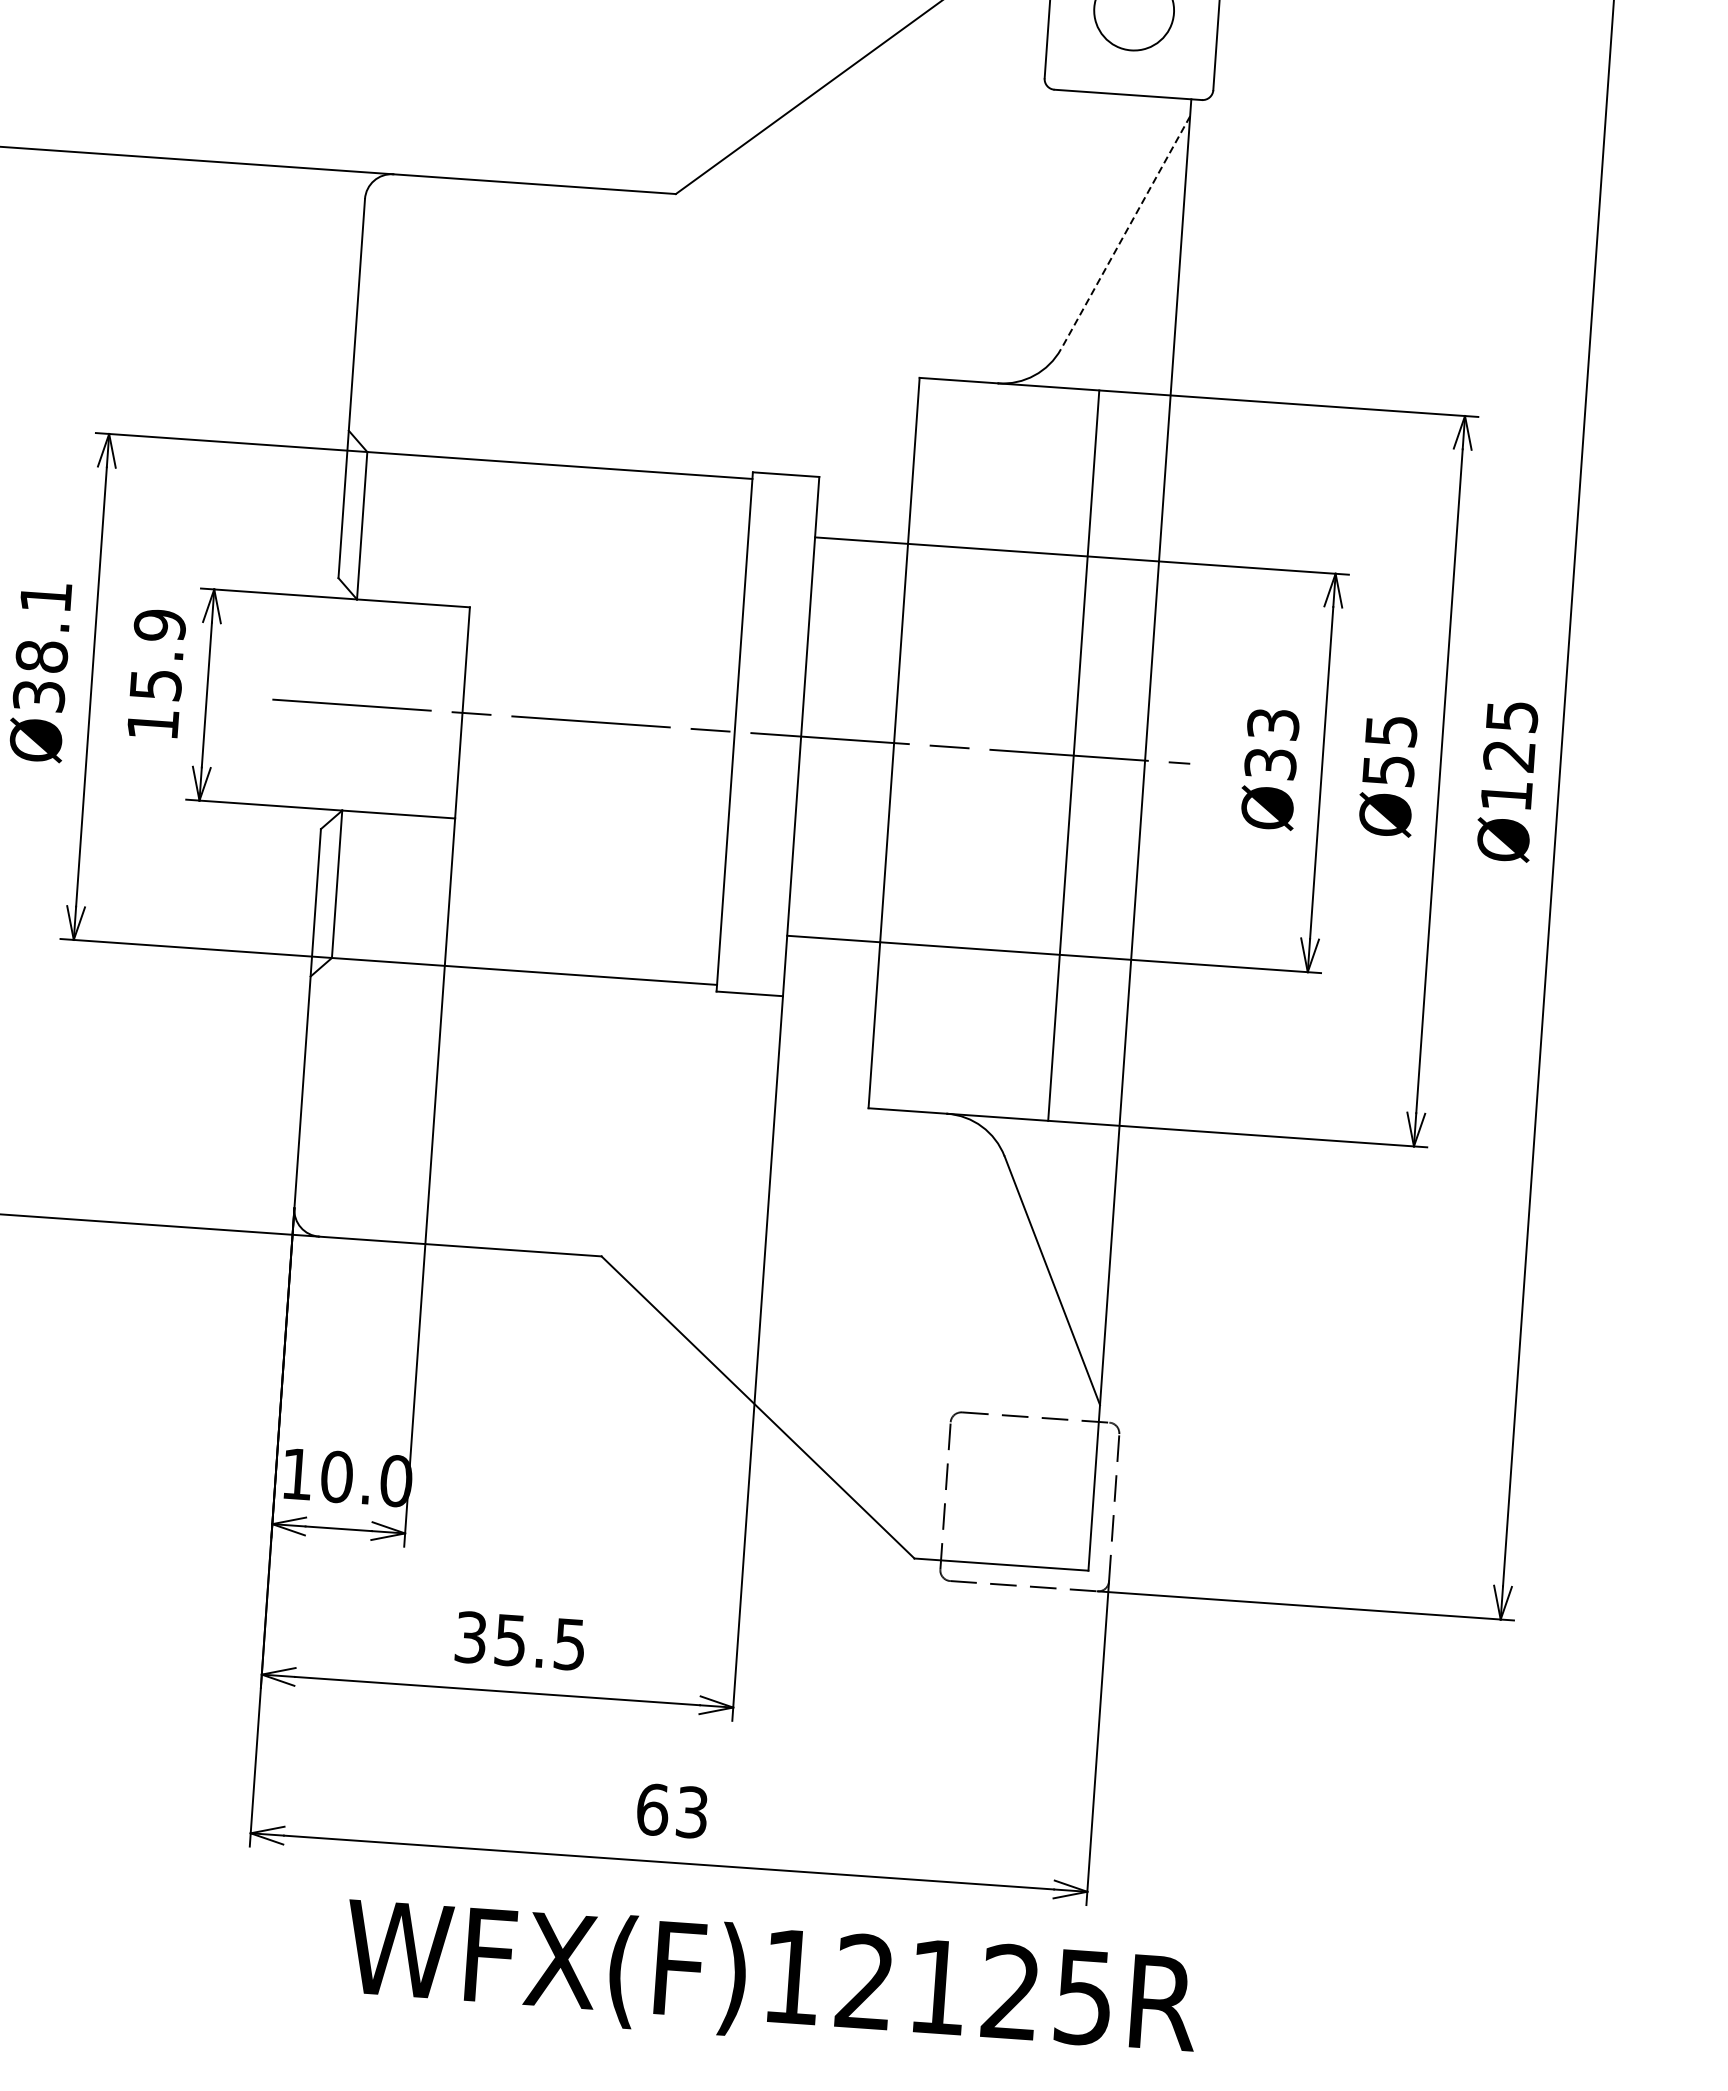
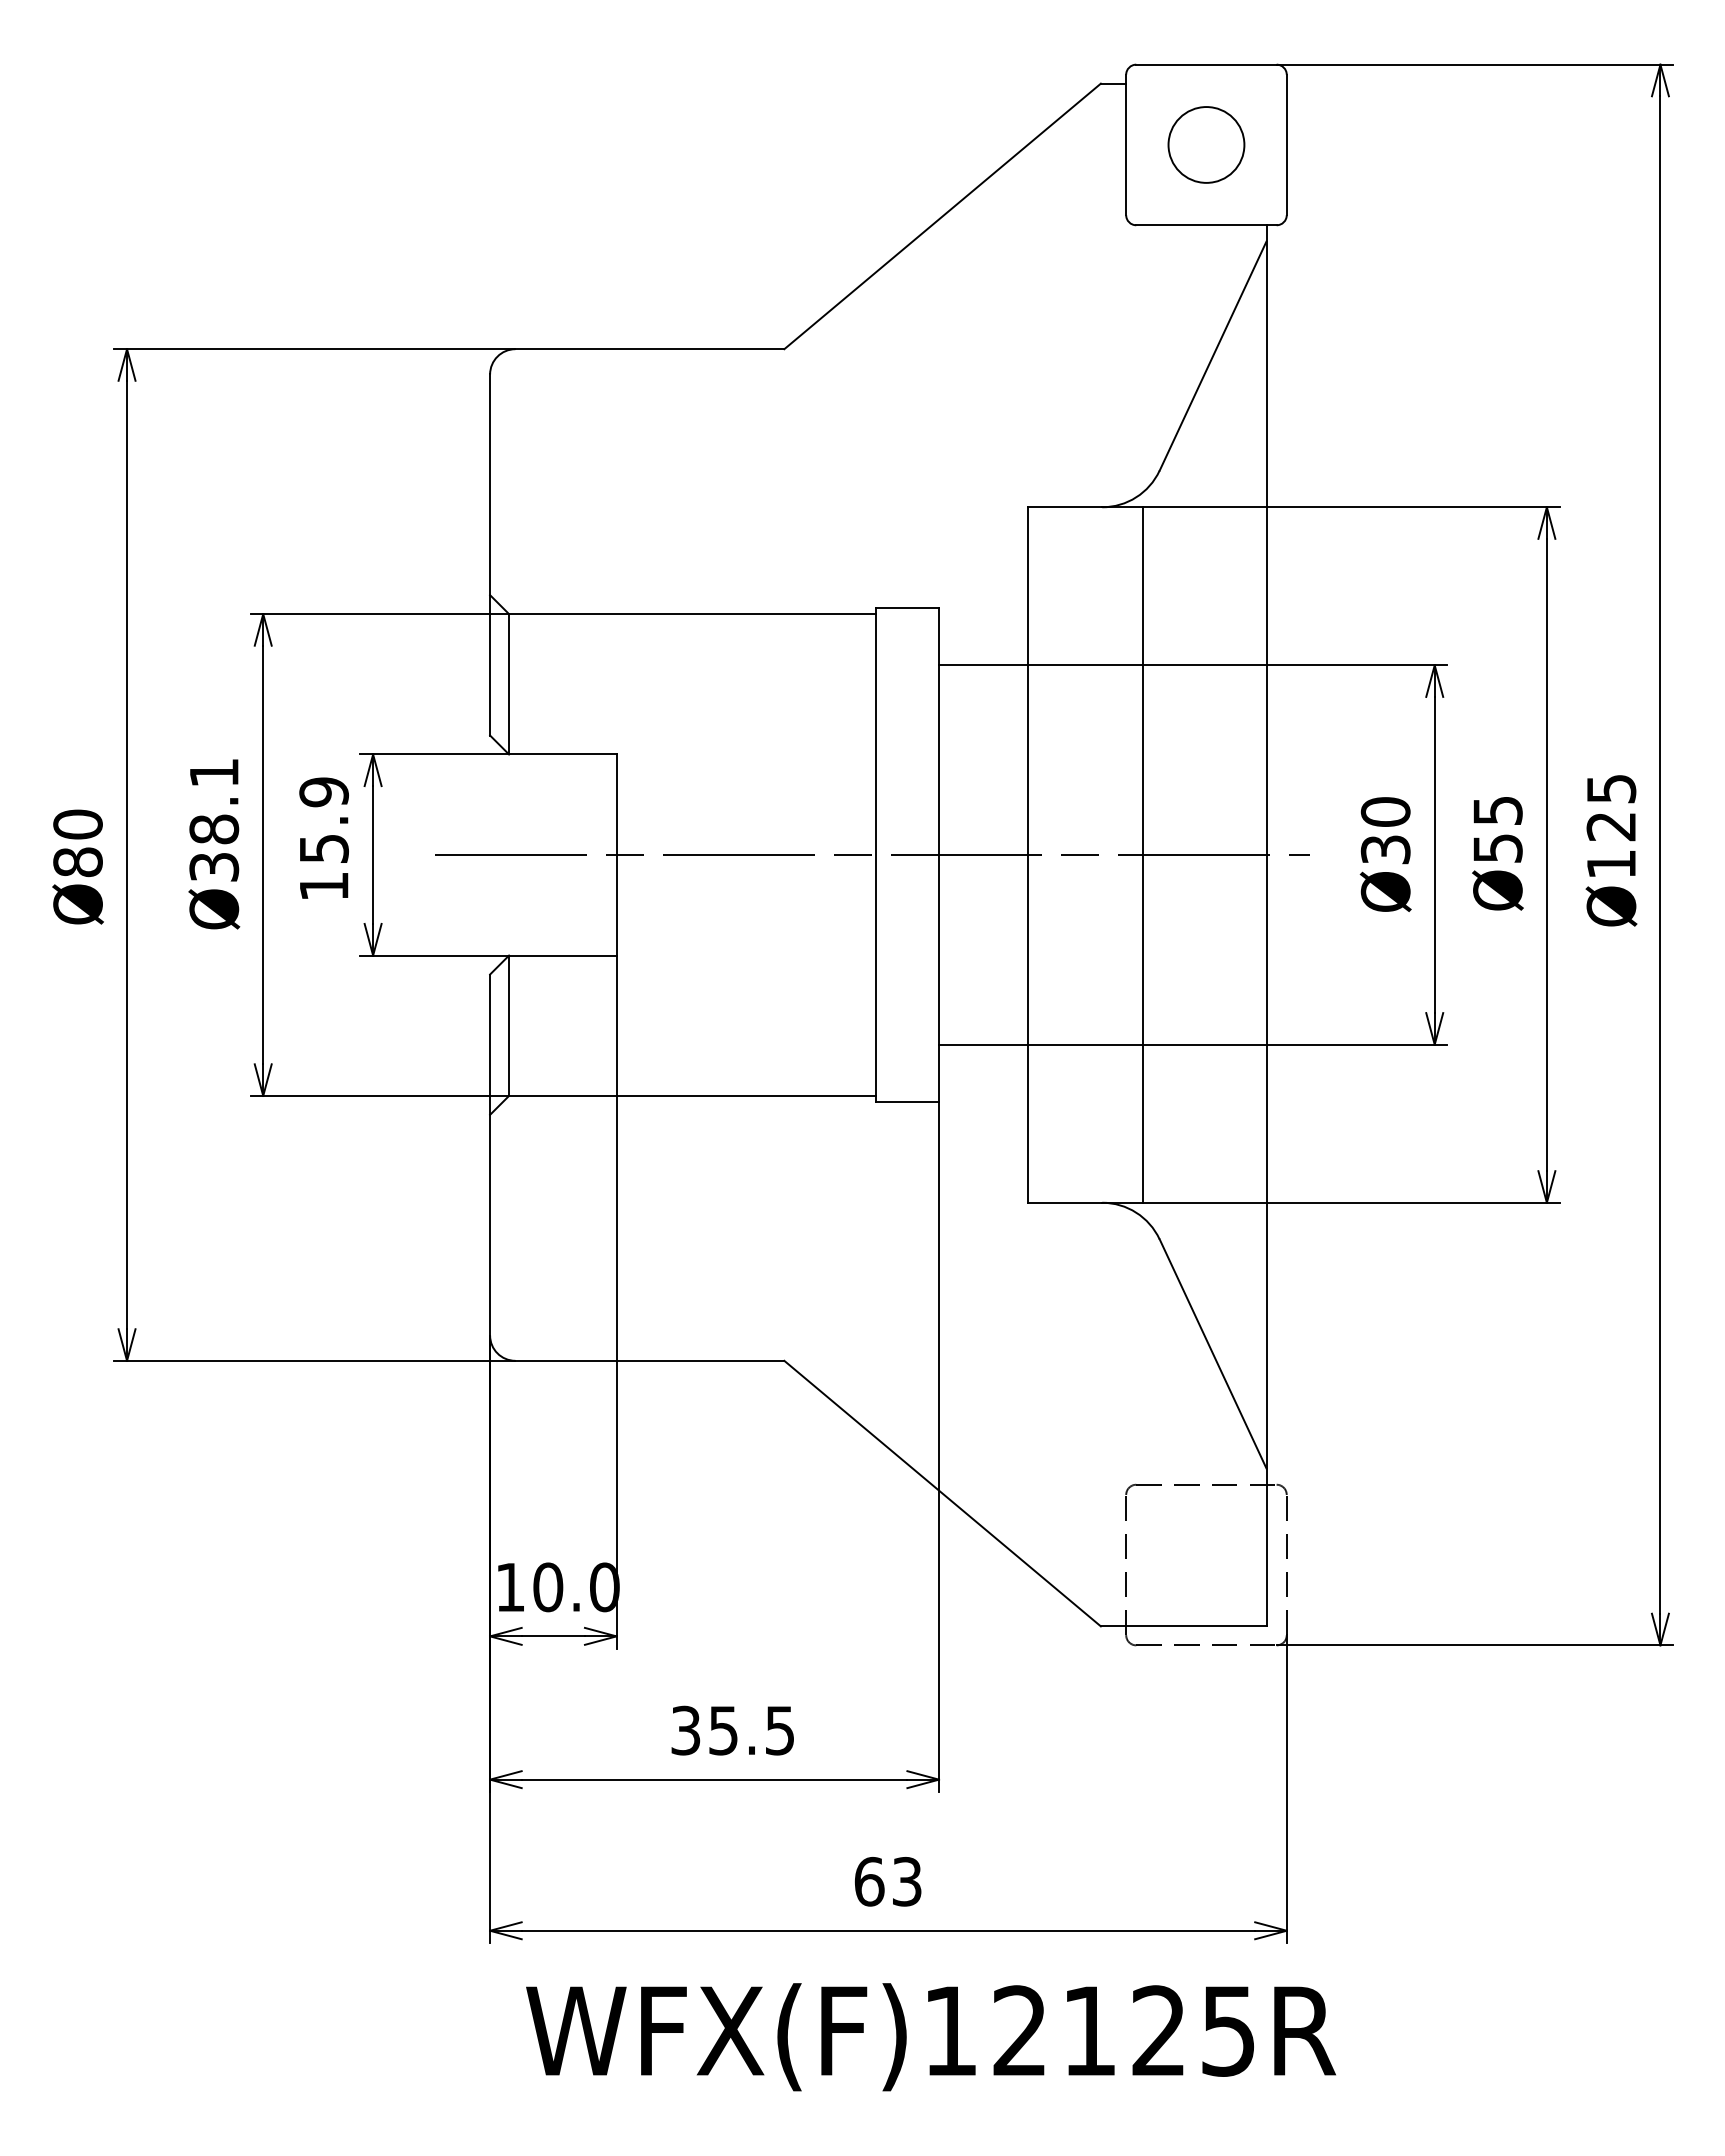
line: (1124, 233) -> (1212, 356), dashed -> solid
text: (1273, 723) -> (1385, 811), Ø33 -> Ø30
line: (1073, 755) -> (1142, 854), moved
text: (770, 1982) -> (930, 2037), moved

